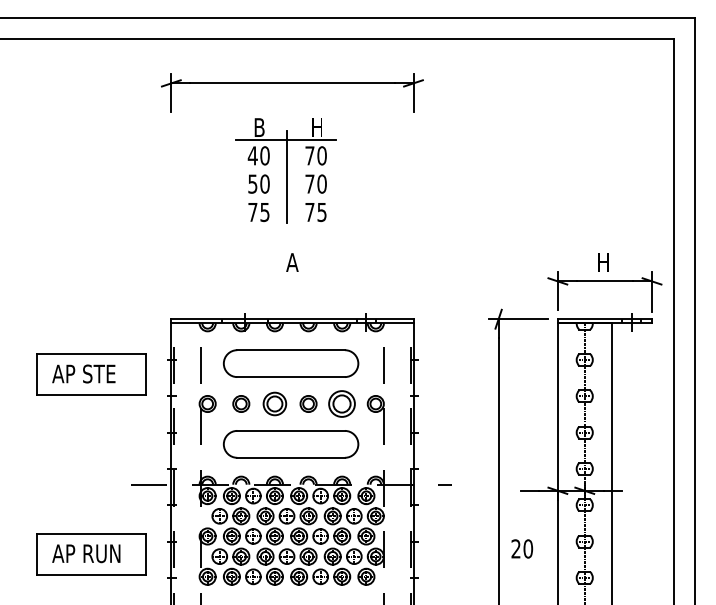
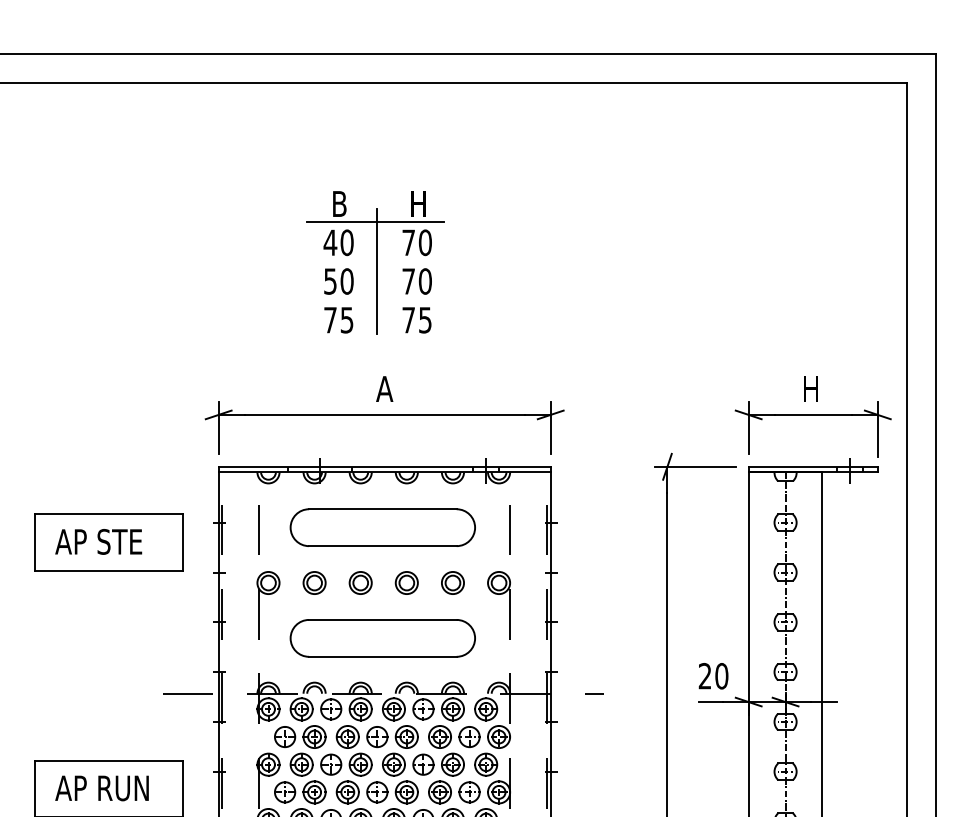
part: (292, 83) -> (384, 415), moved
part: (274, 403) -> (360, 582), size x0.71
part: (342, 403) -> (453, 582), size x0.62
text: (522, 548) -> (713, 675), moved

